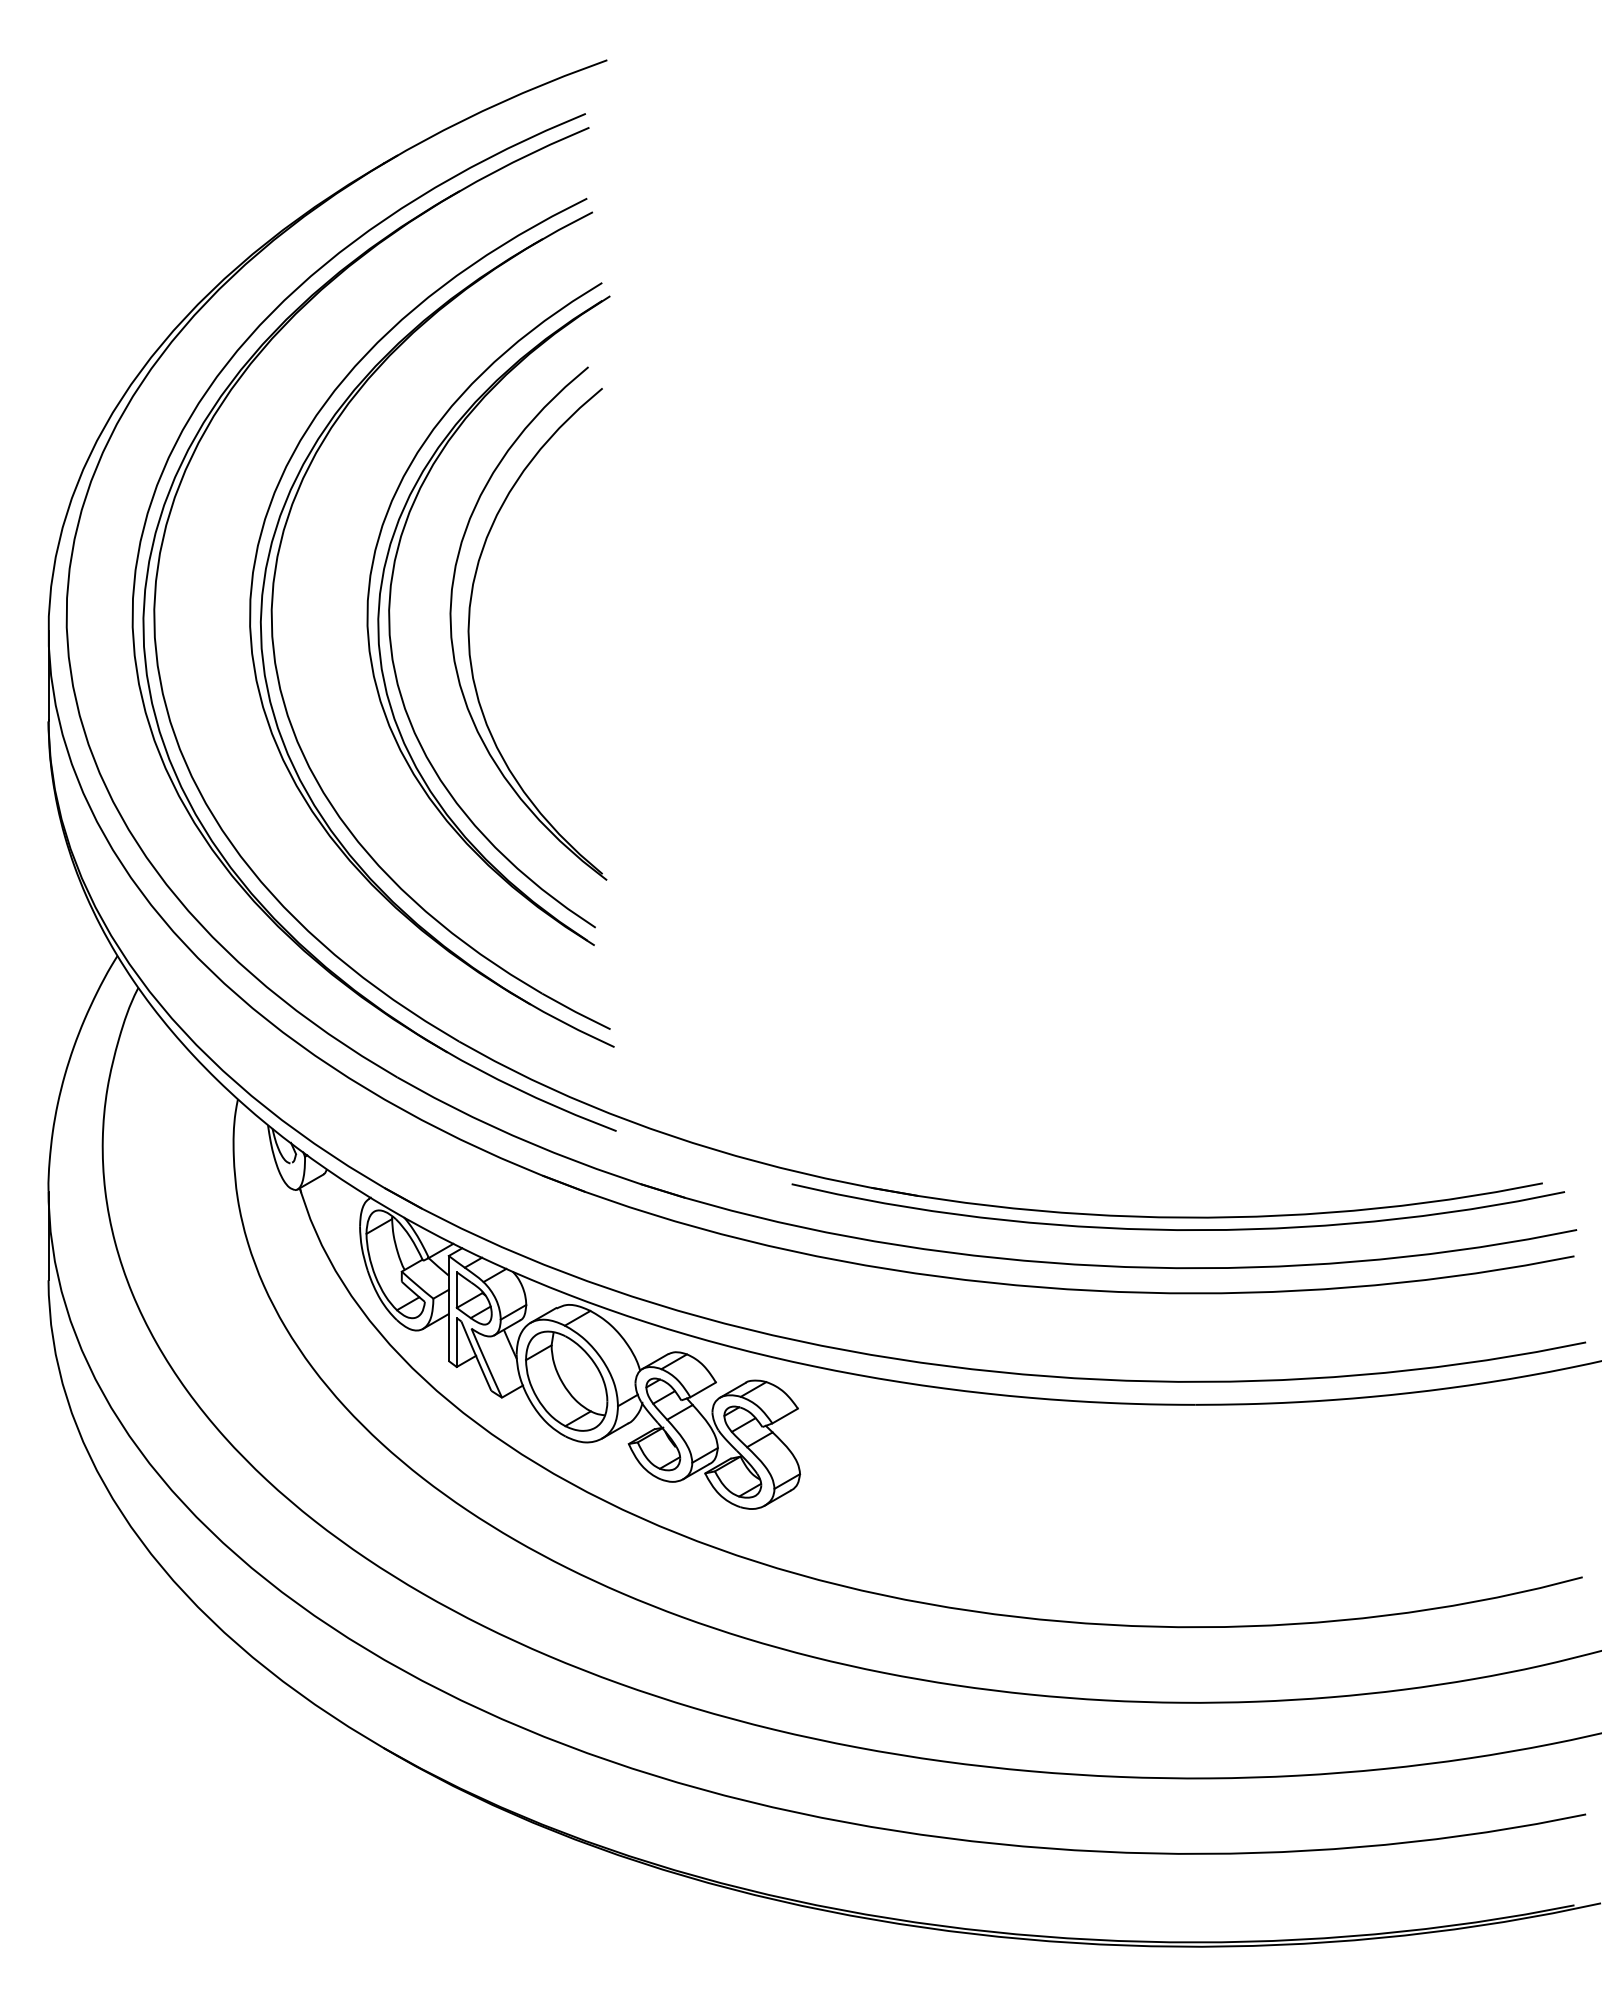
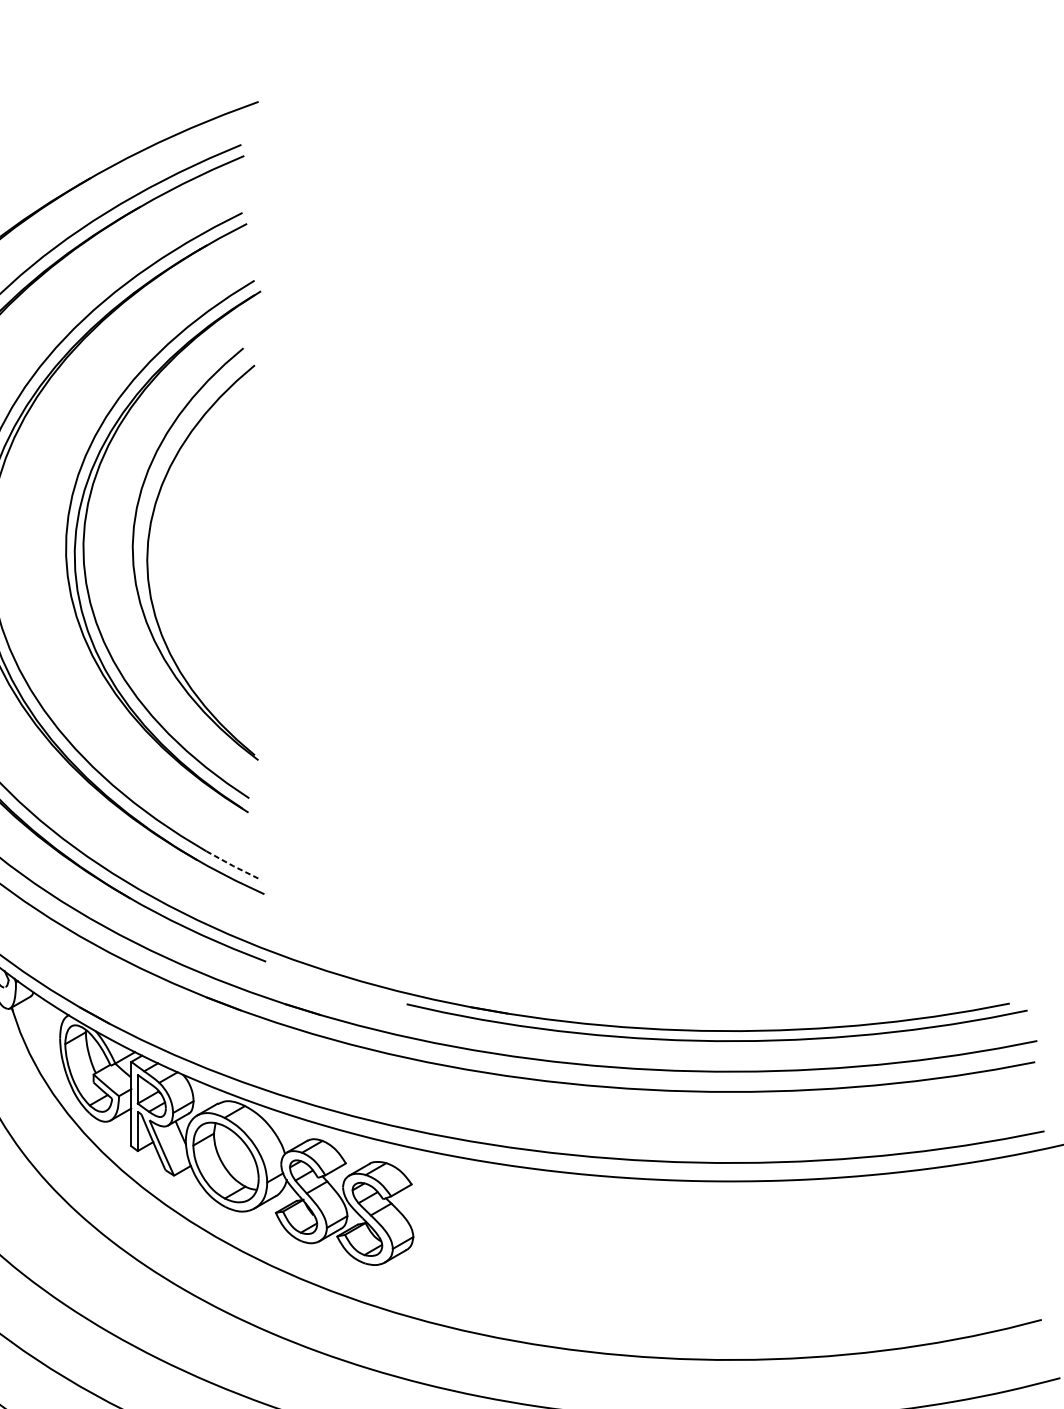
line: (575, 1012) -> (233, 866), solid -> dashed

